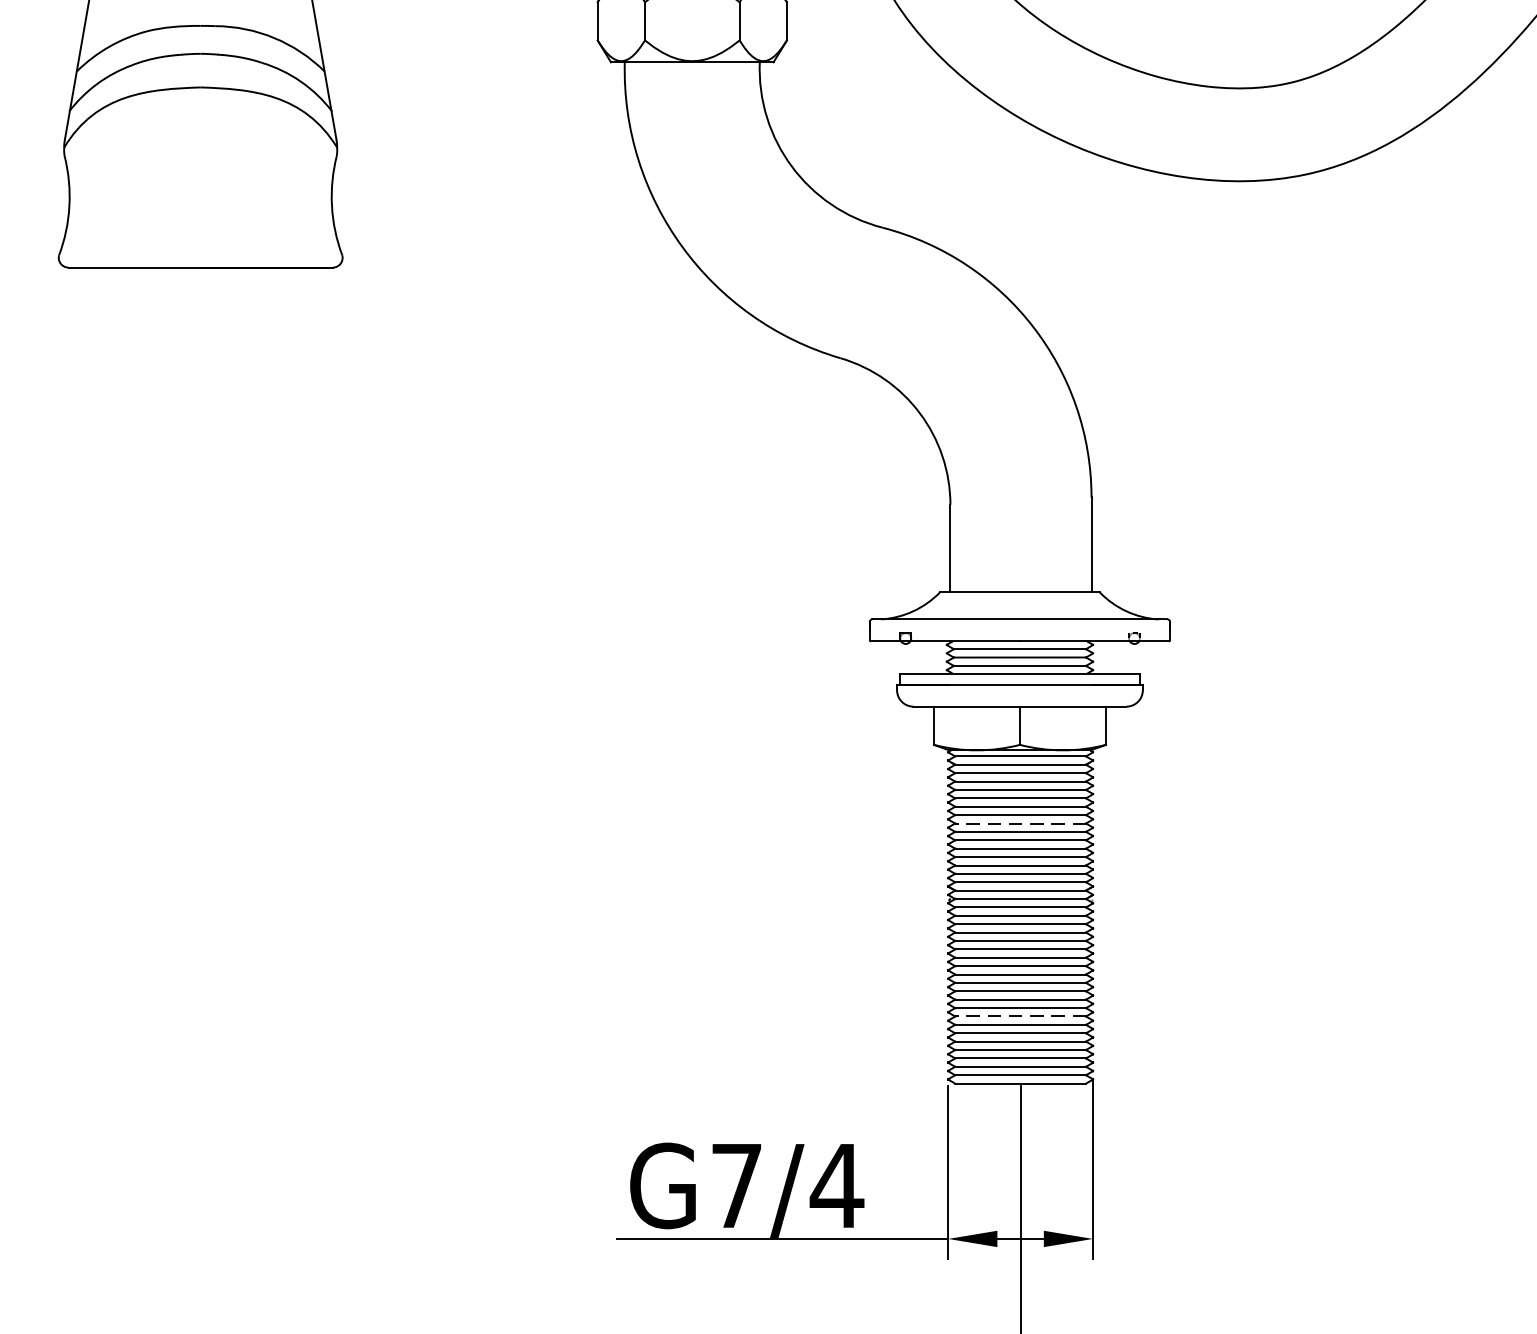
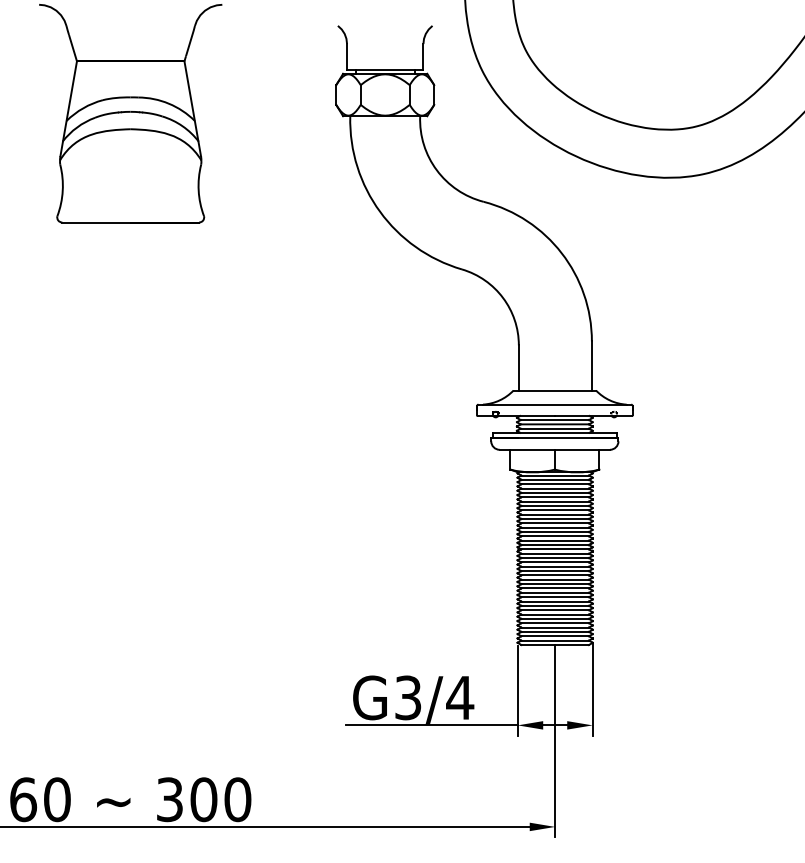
line: (1021, 823) -> (555, 510), dashed -> solid
line: (1021, 1017) -> (555, 610), dashed -> solid
text: (737, 1185) -> (408, 697), G7/4 -> G3/4

